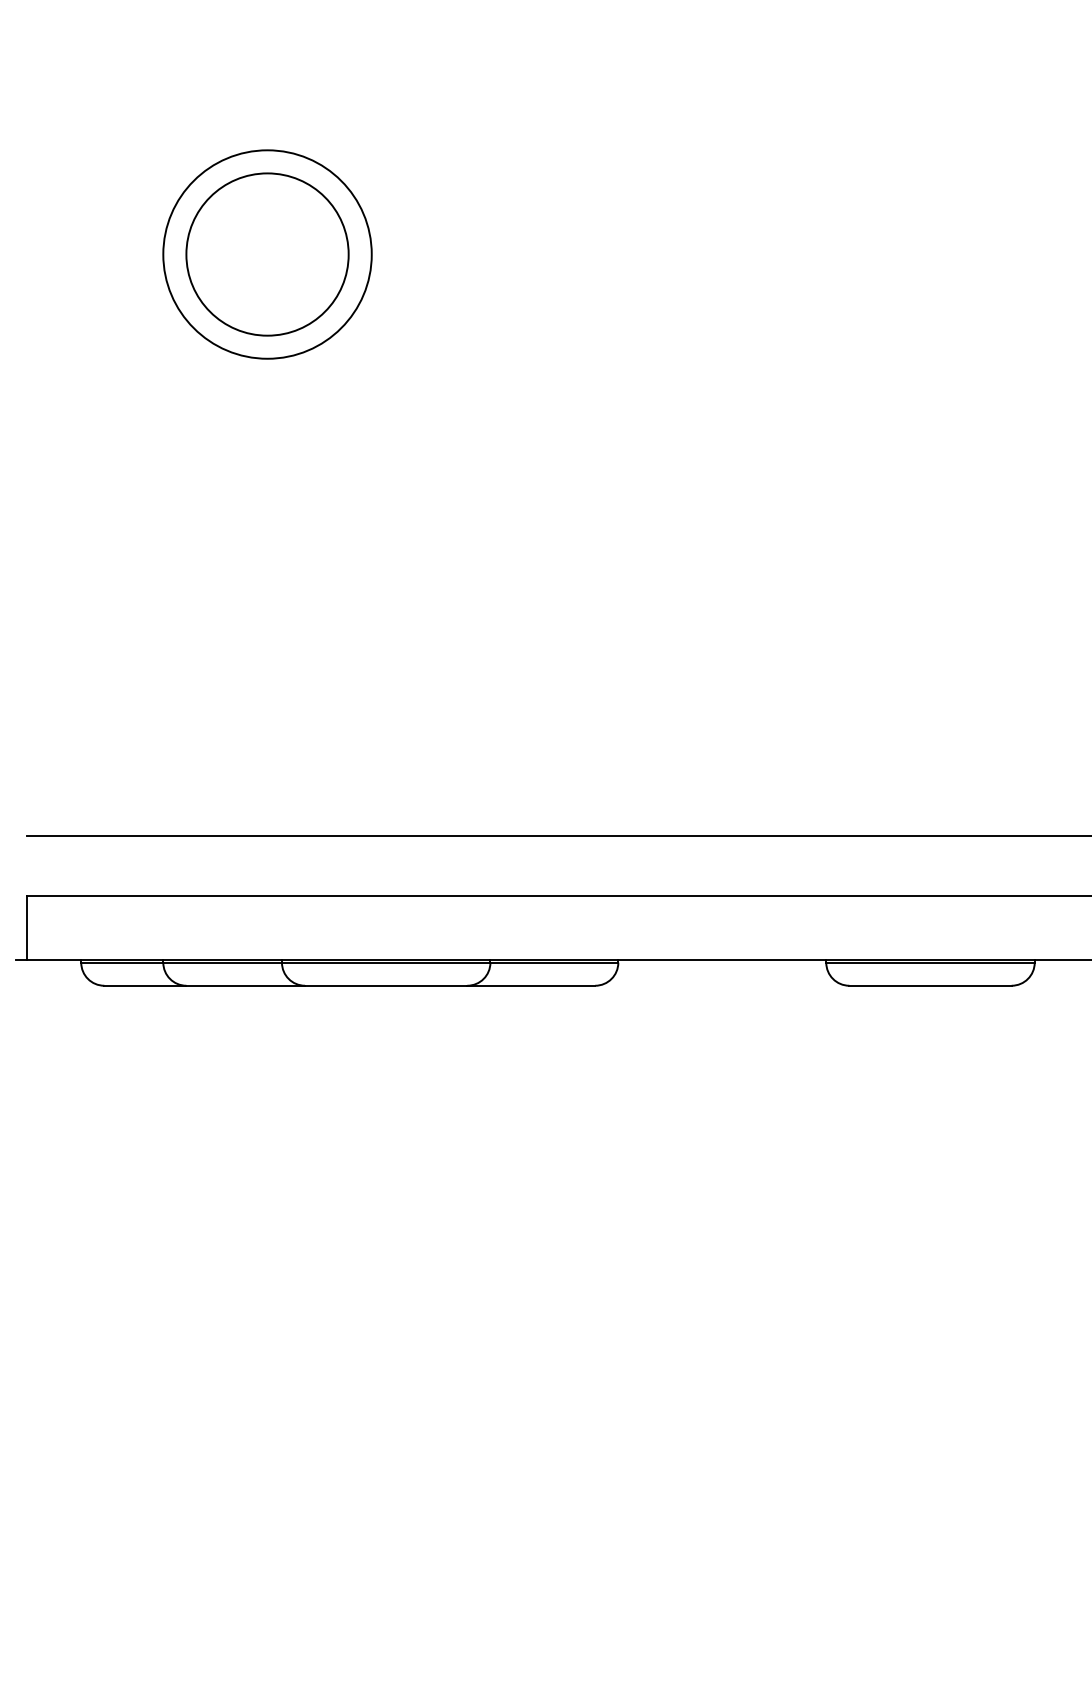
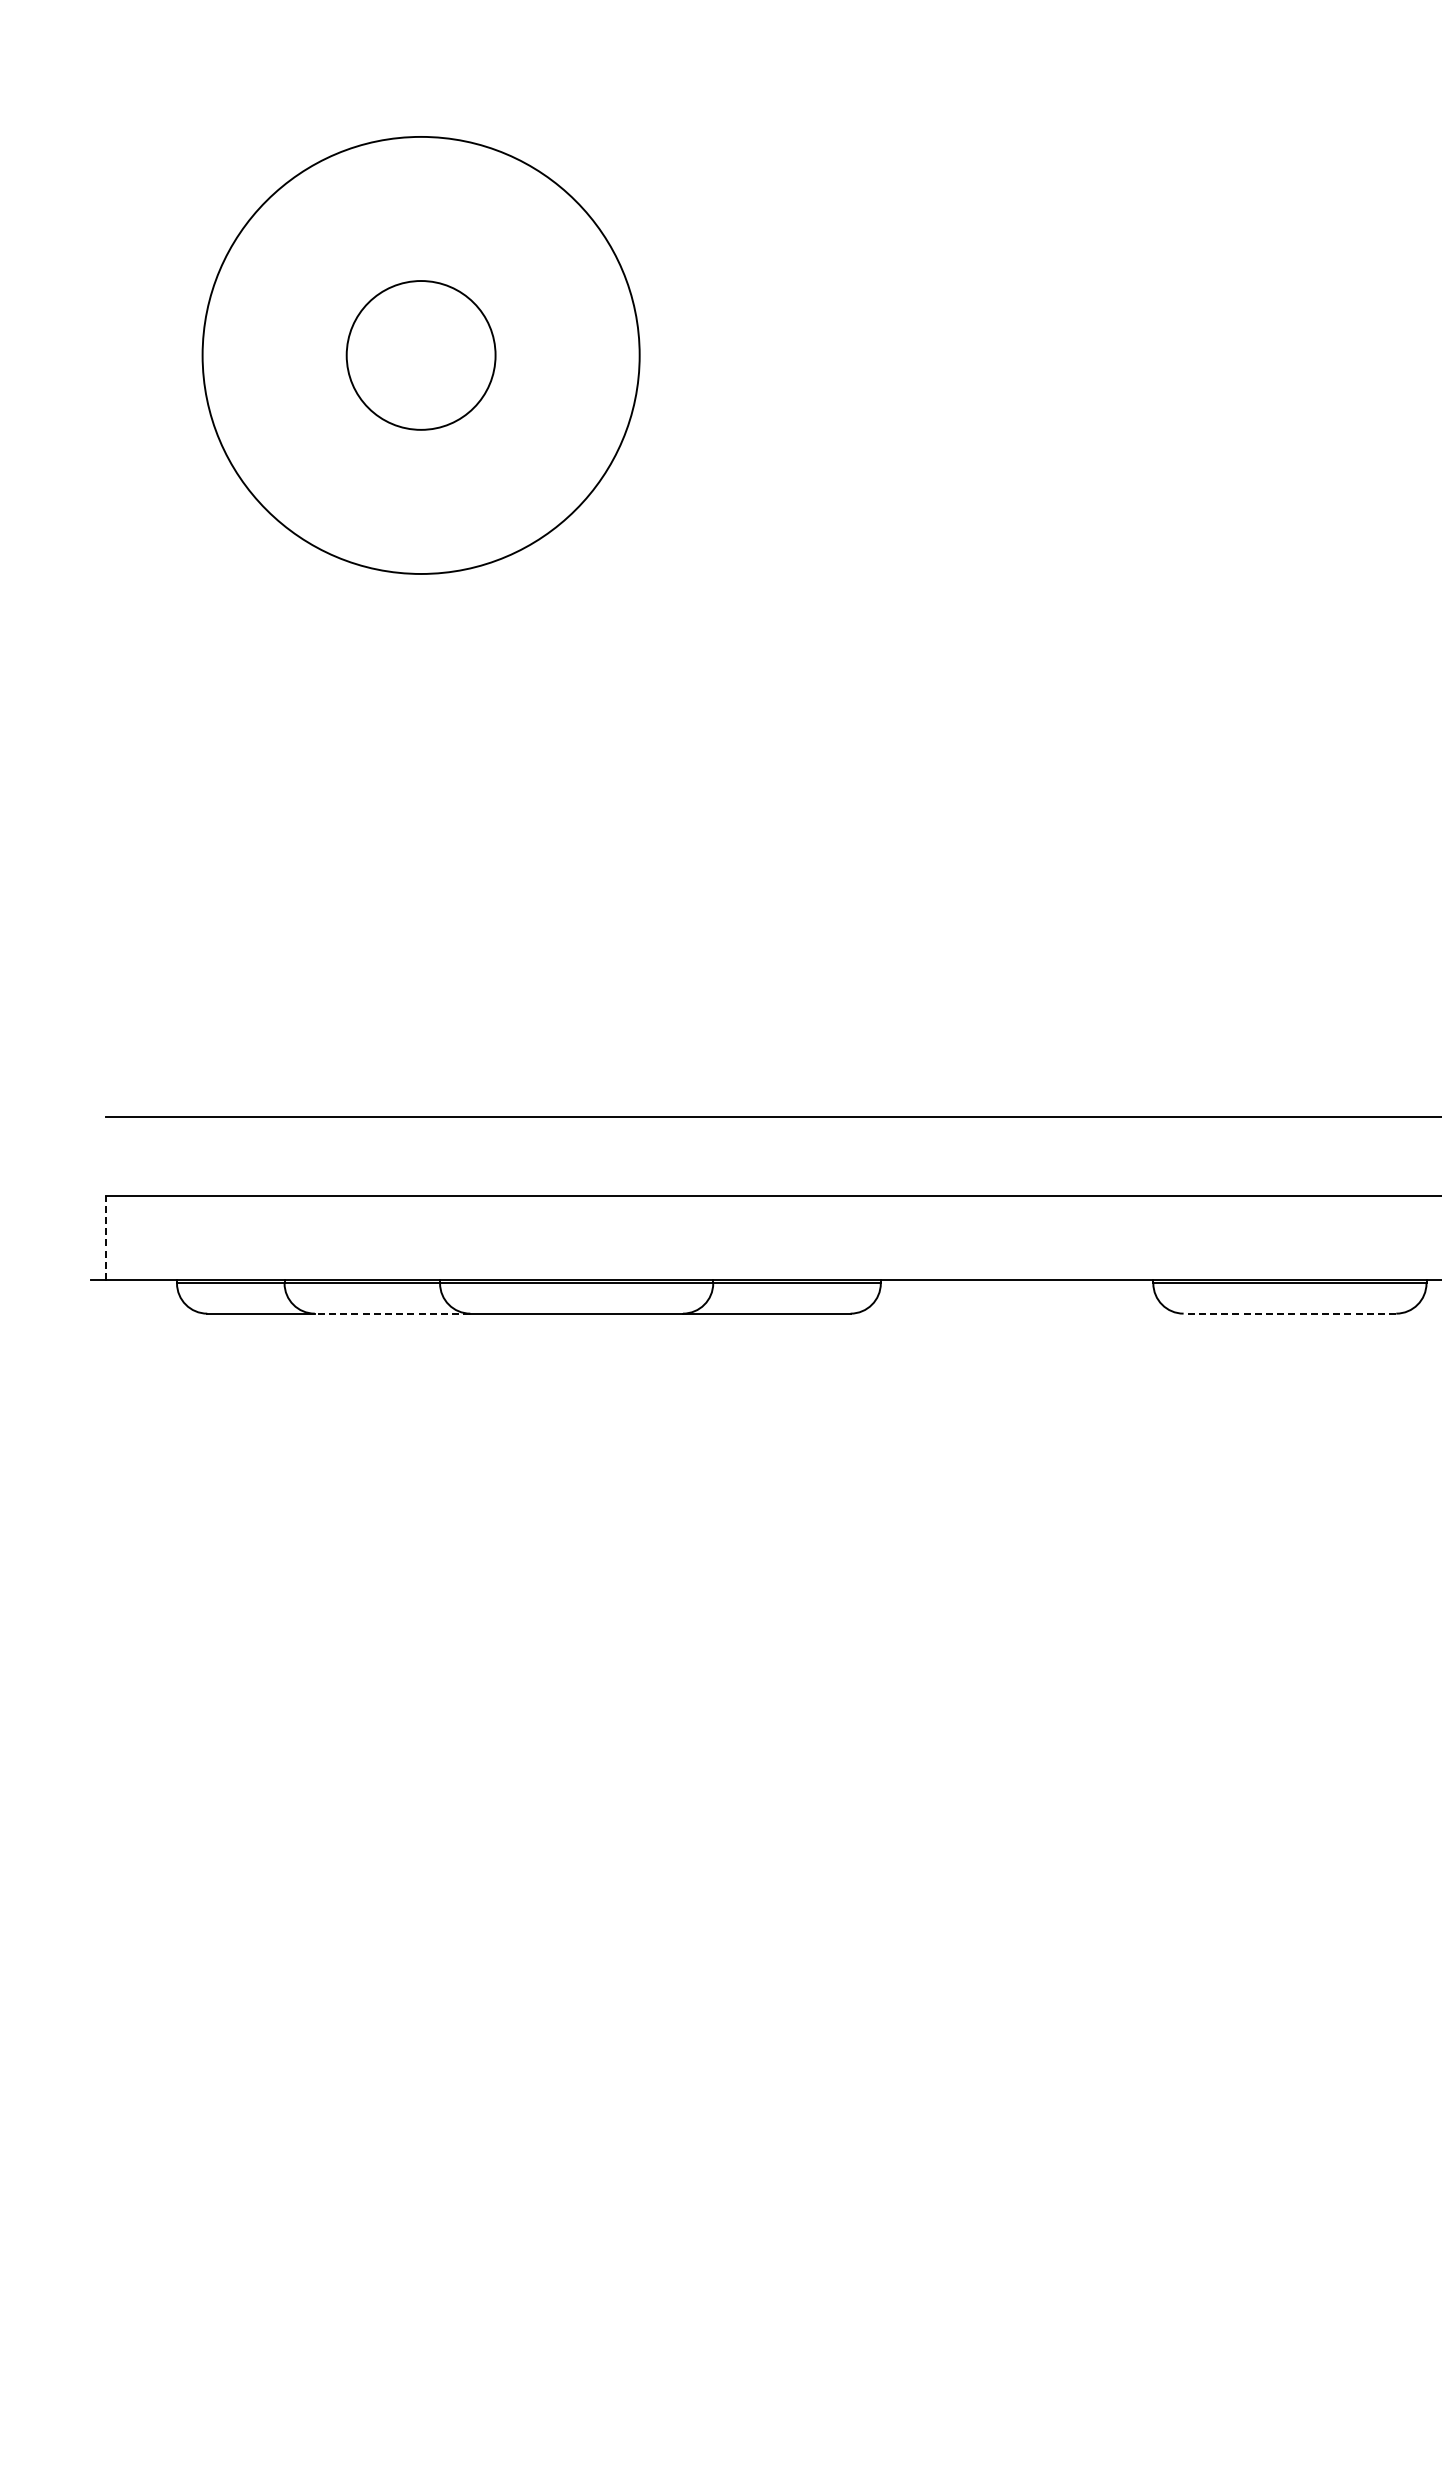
circle: (267, 254) -> (420, 355), size x0.7
circle: (267, 254) -> (420, 355), size x1.6
line: (26, 927) -> (105, 1237), solid -> dashed
line: (245, 985) -> (392, 1313), solid -> dashed
line: (930, 985) -> (1289, 1313), solid -> dashed

